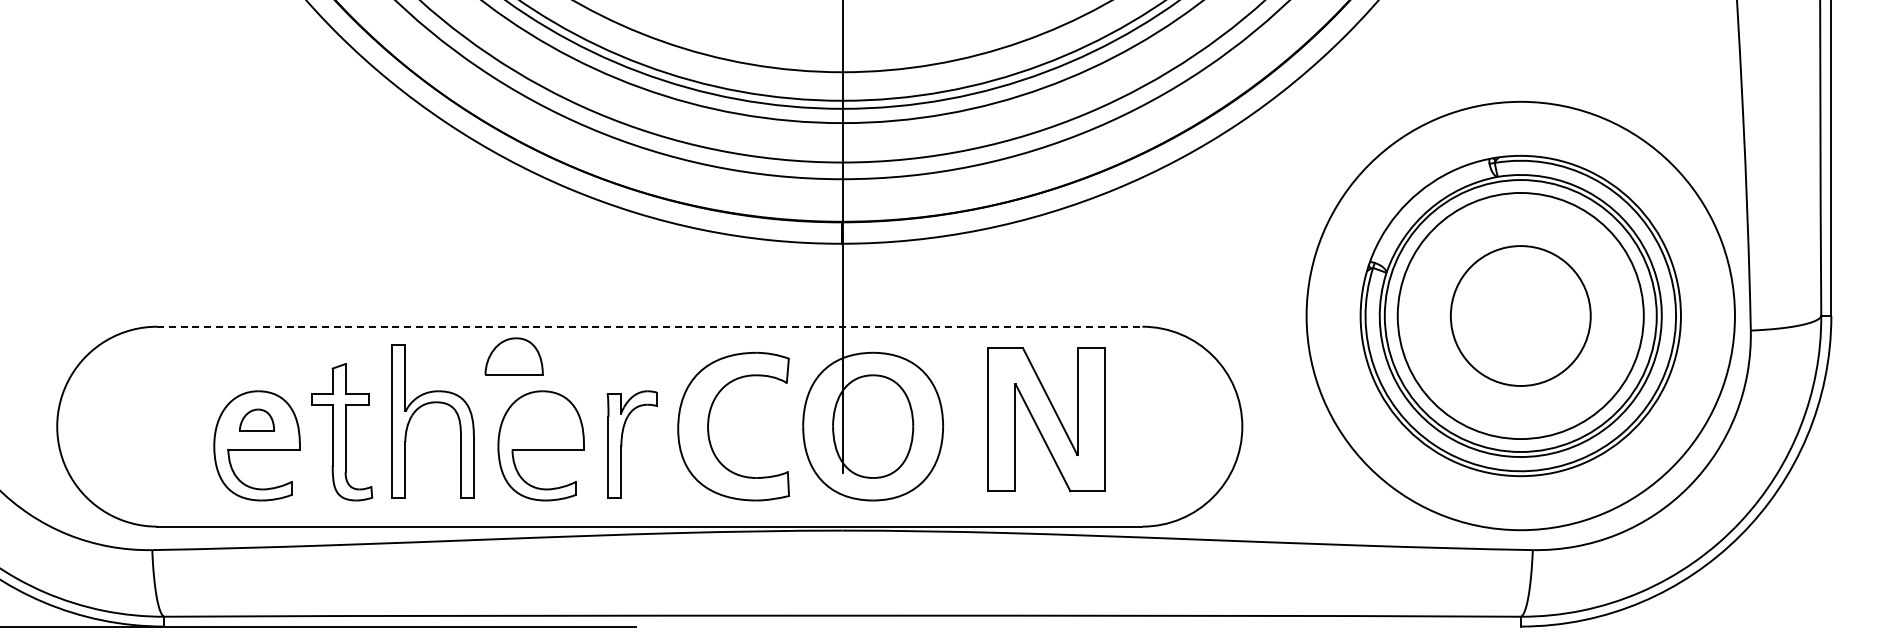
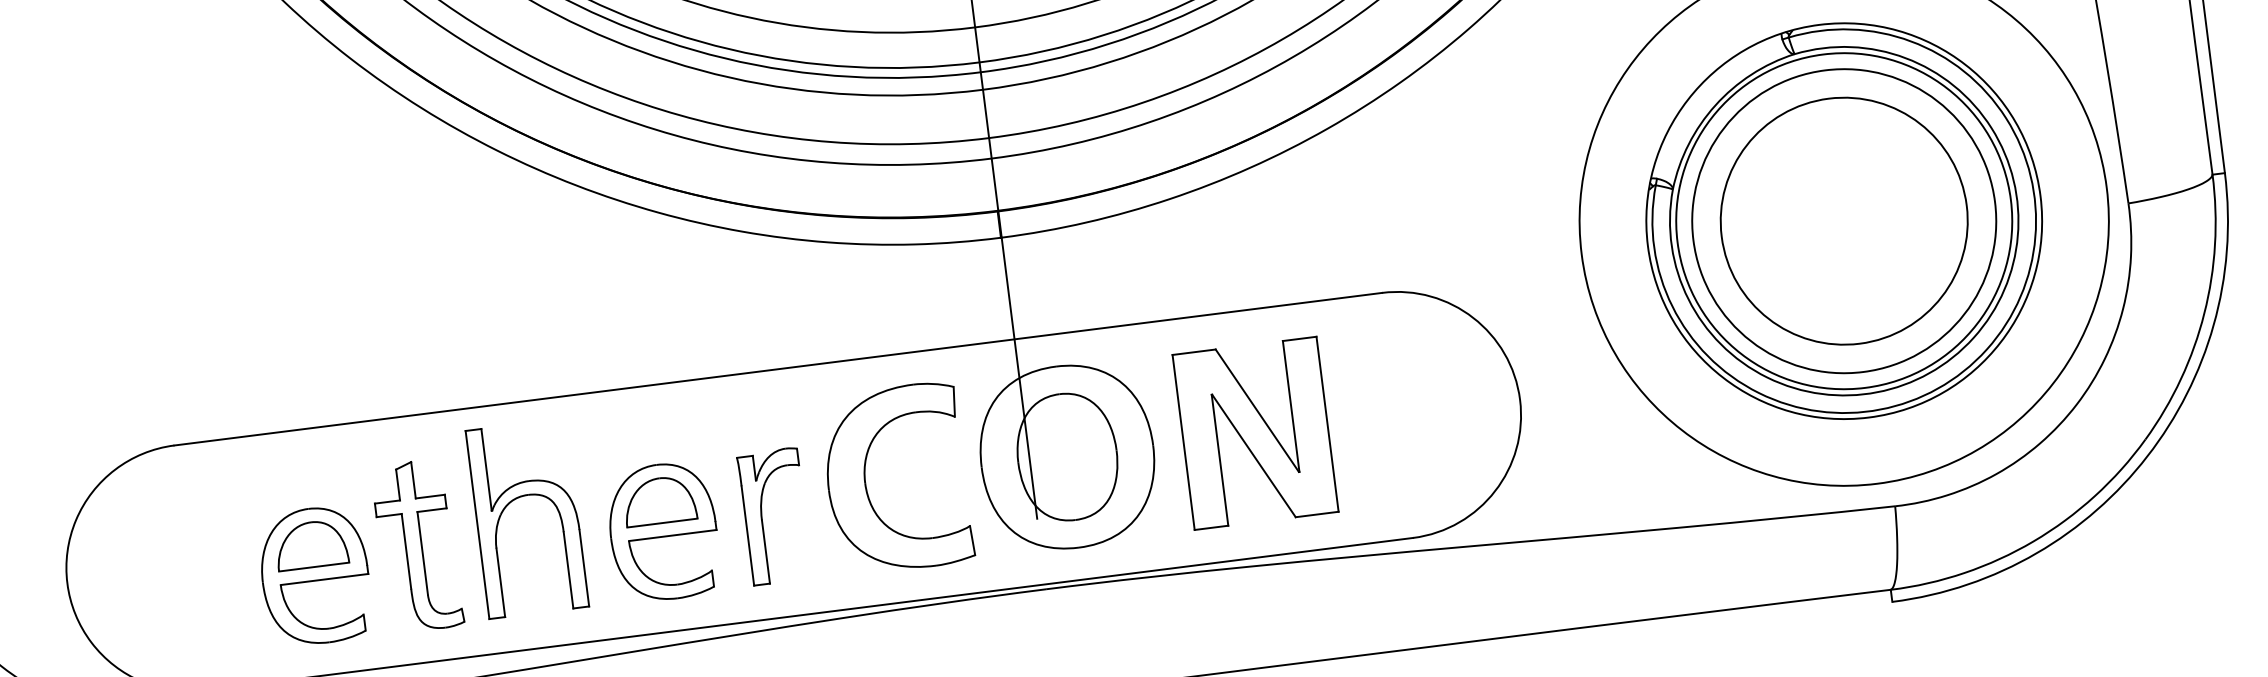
circle: (1520, 315) -> (1843, 220), size x1.43
line: (649, 326) -> (777, 368), dashed -> solid
part: (513, 356) -> (658, 501), moved
part: (1046, 419) -> (1255, 433), moved
part: (256, 420) -> (310, 545), size x1.67

